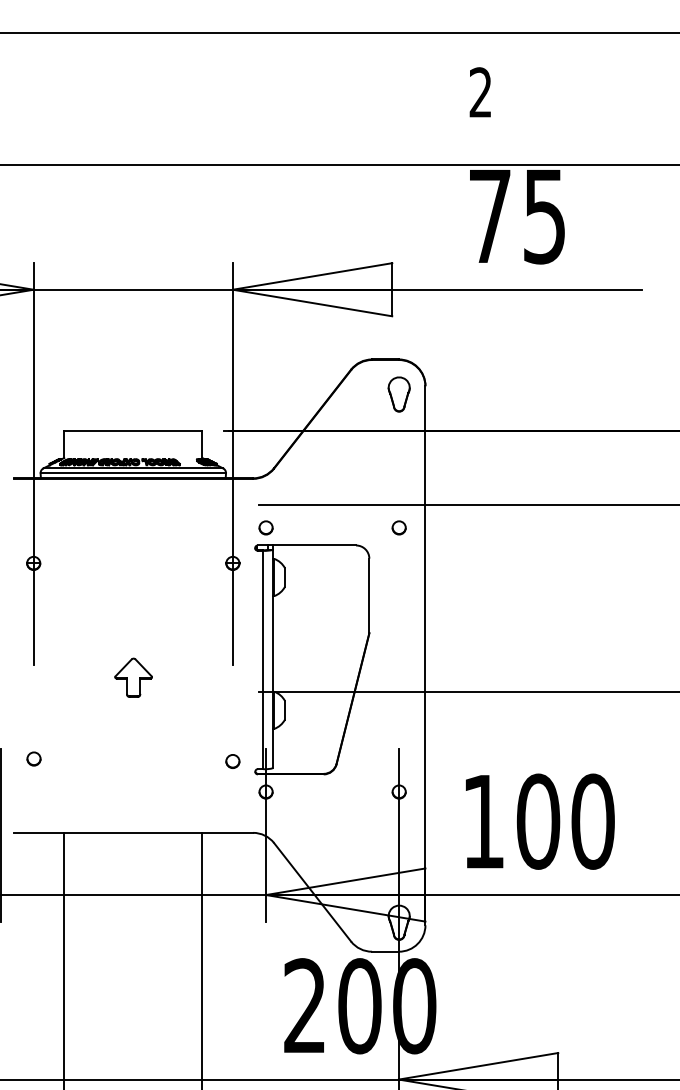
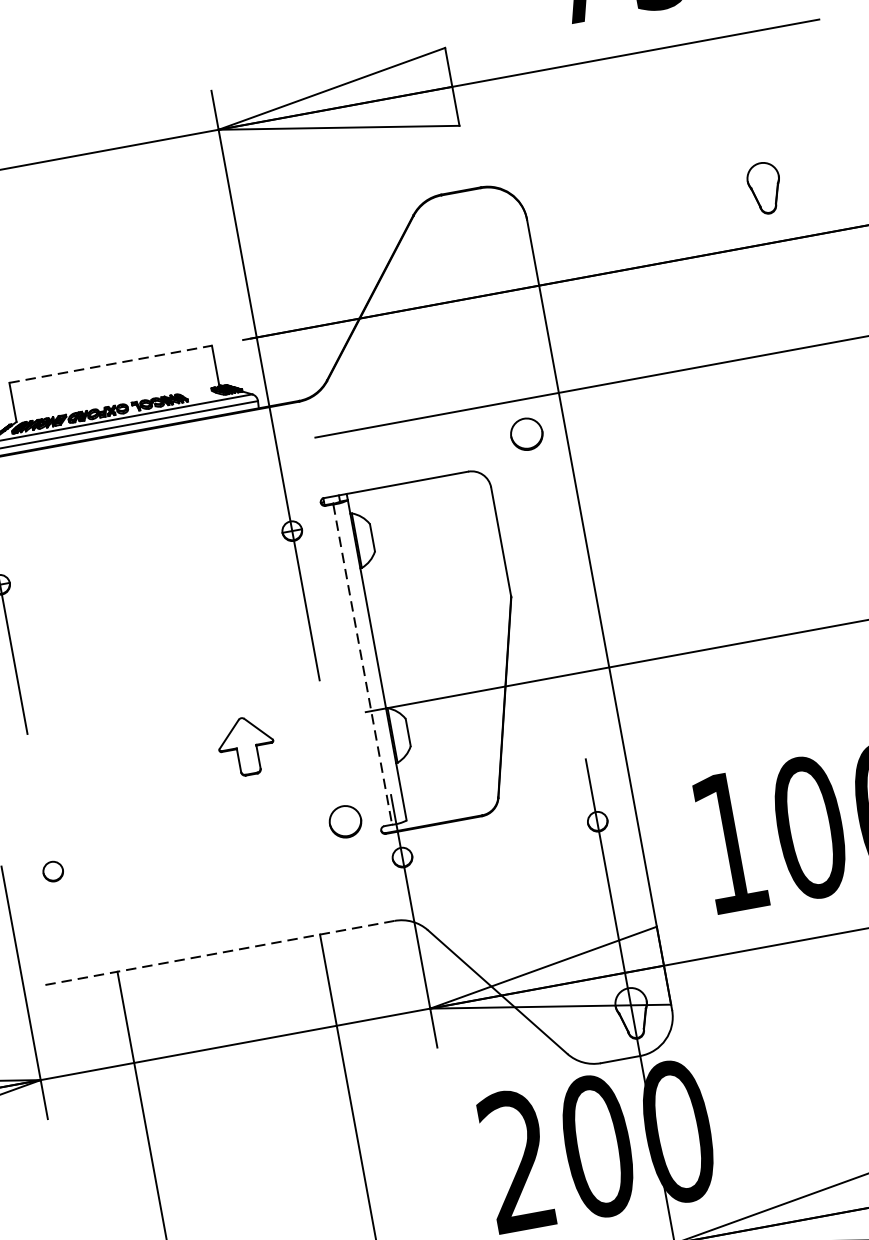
part: (398, 394) -> (763, 188), moved
line: (133, 431) -> (110, 364), solid -> dashed
circle: (265, 527) -> (330, 469), removed
circle: (398, 527) -> (525, 433), size x1.6
line: (263, 660) -> (363, 665), solid -> dashed
part: (133, 677) -> (246, 745), moved
circle: (232, 761) -> (345, 821), size x1.6
line: (133, 832) -> (218, 952), solid -> dashed

